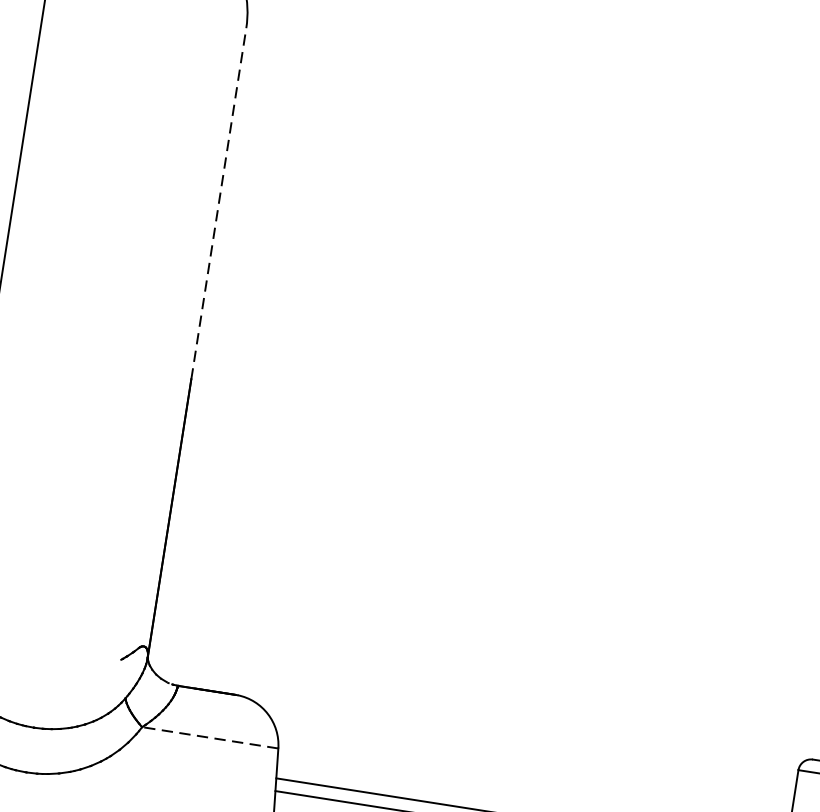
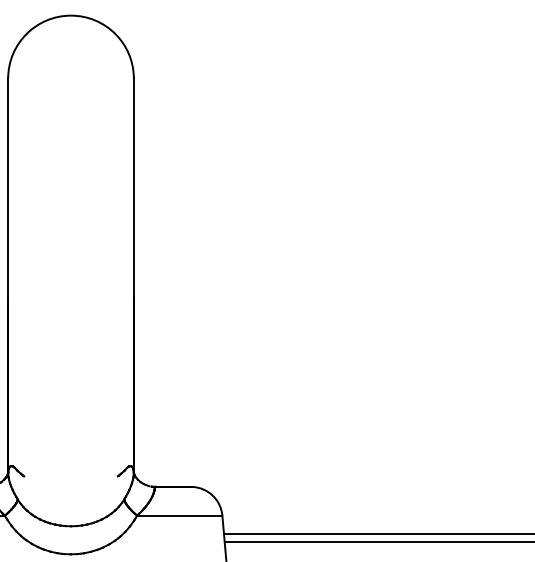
line: (218, 203) -> (133, 188), dashed -> solid
line: (209, 737) -> (179, 515), dashed -> solid

